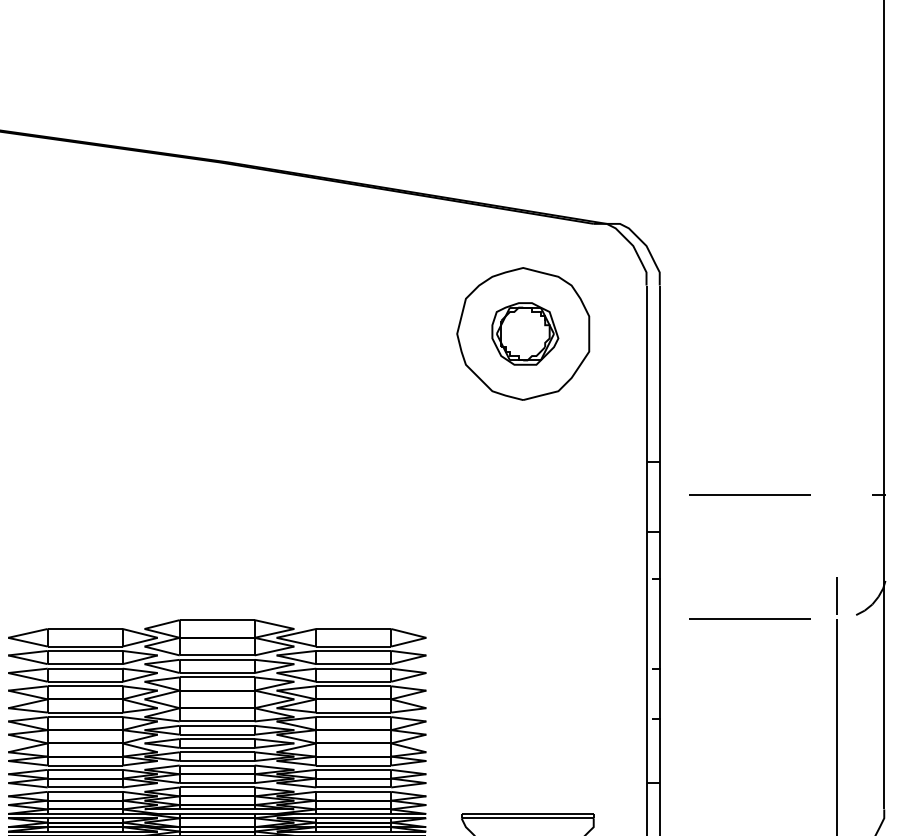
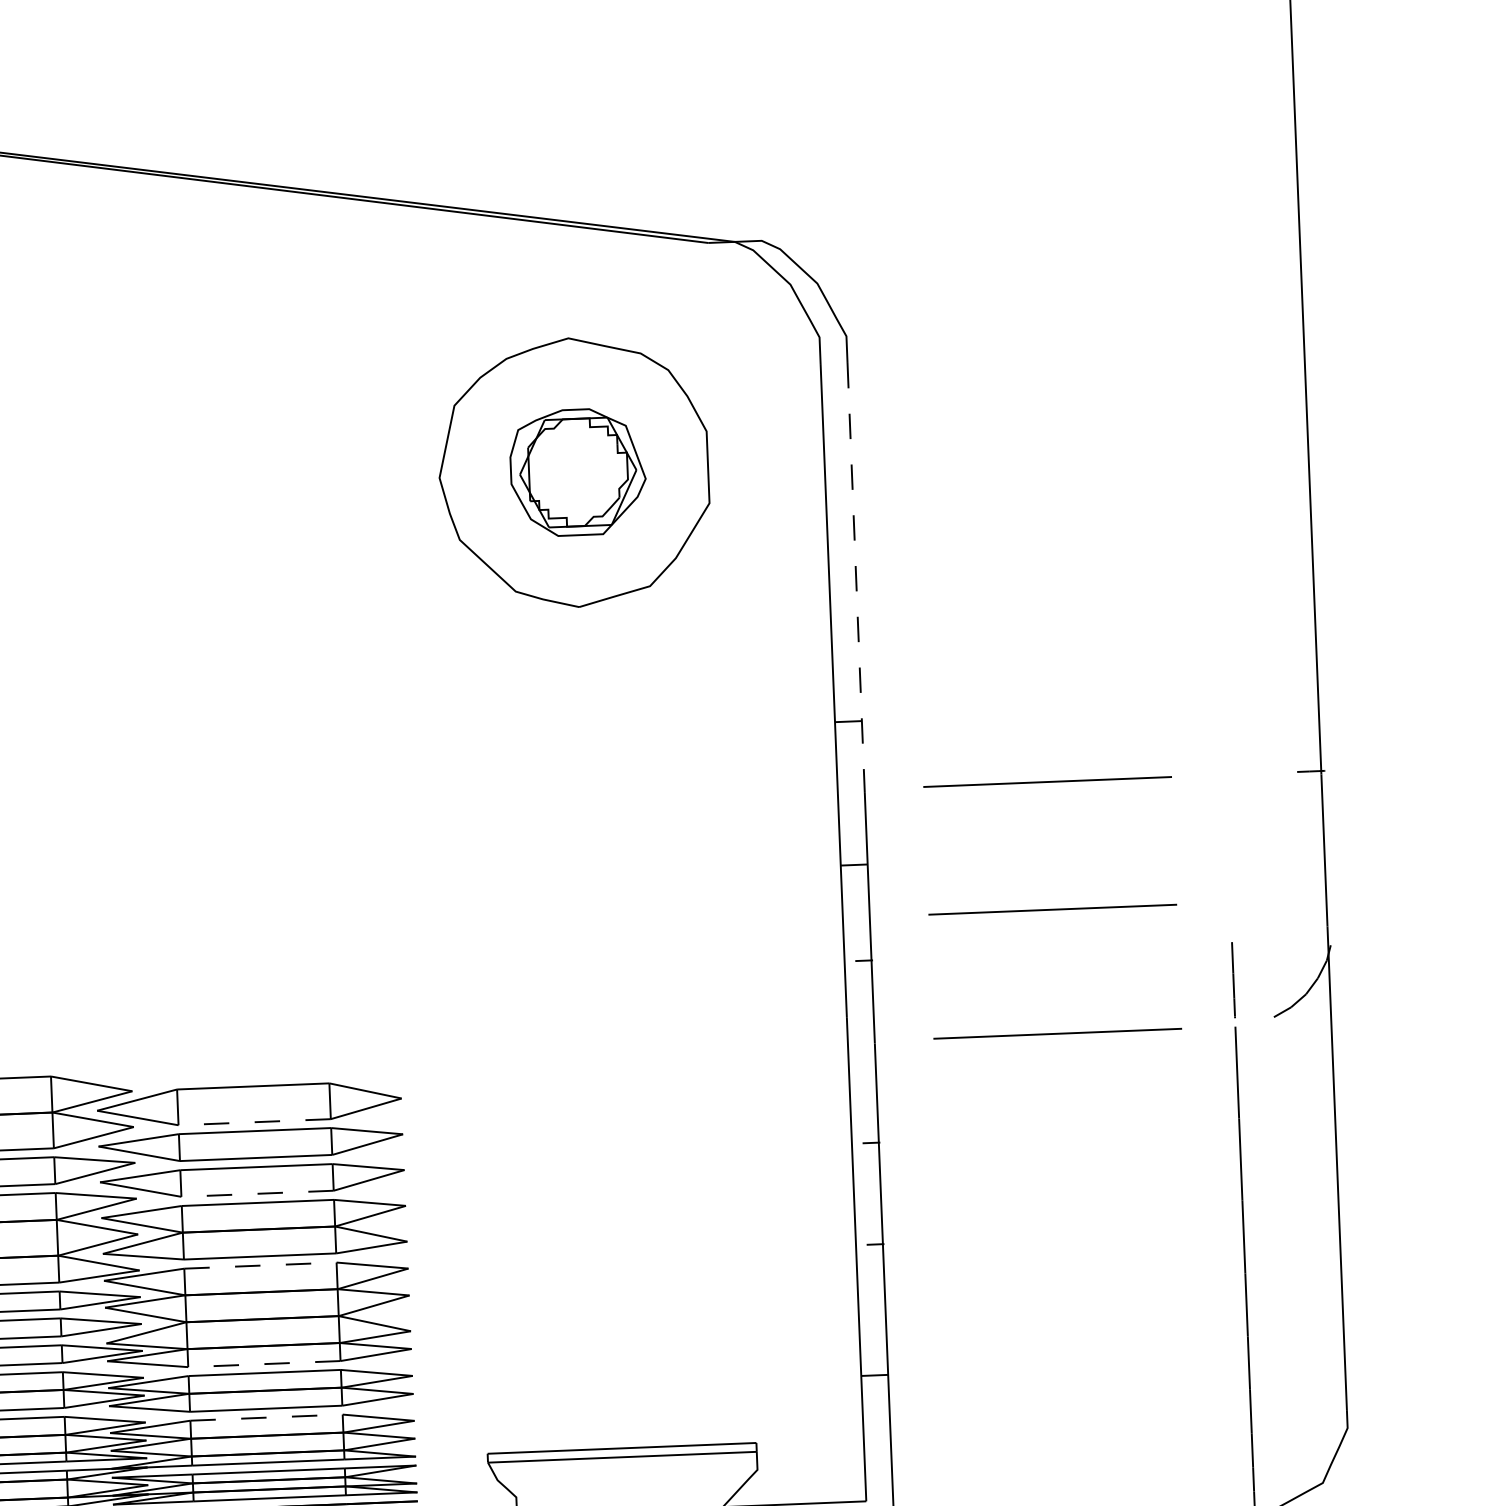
line: (659, 391) -> (855, 578), solid -> dashed
line: (749, 557) -> (1052, 908), added
line: (353, 646) -> (254, 1122), solid -> dashed
line: (353, 681) -> (257, 1193), solid -> dashed
line: (354, 717) -> (262, 1266), solid -> dashed
line: (353, 765) -> (263, 1364), solid -> dashed
line: (354, 791) -> (268, 1416), solid -> dashed

